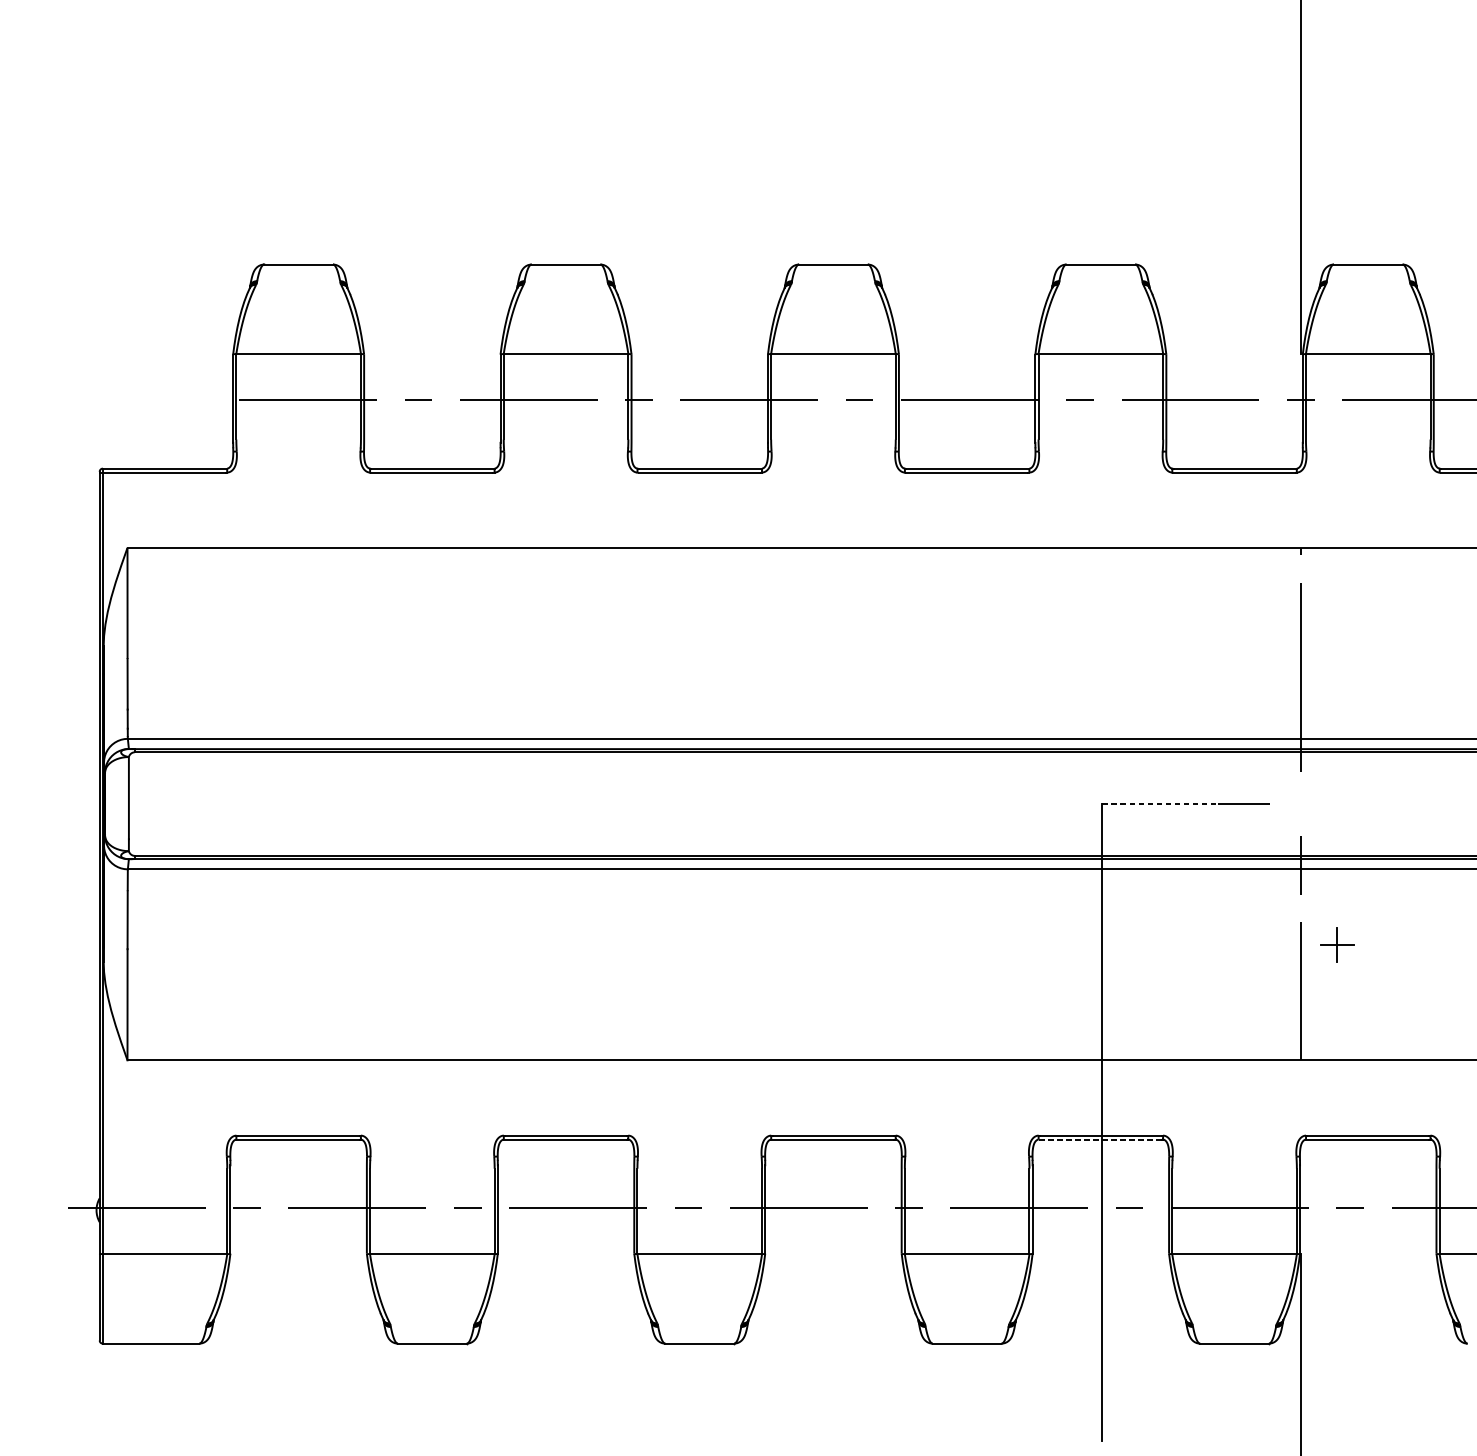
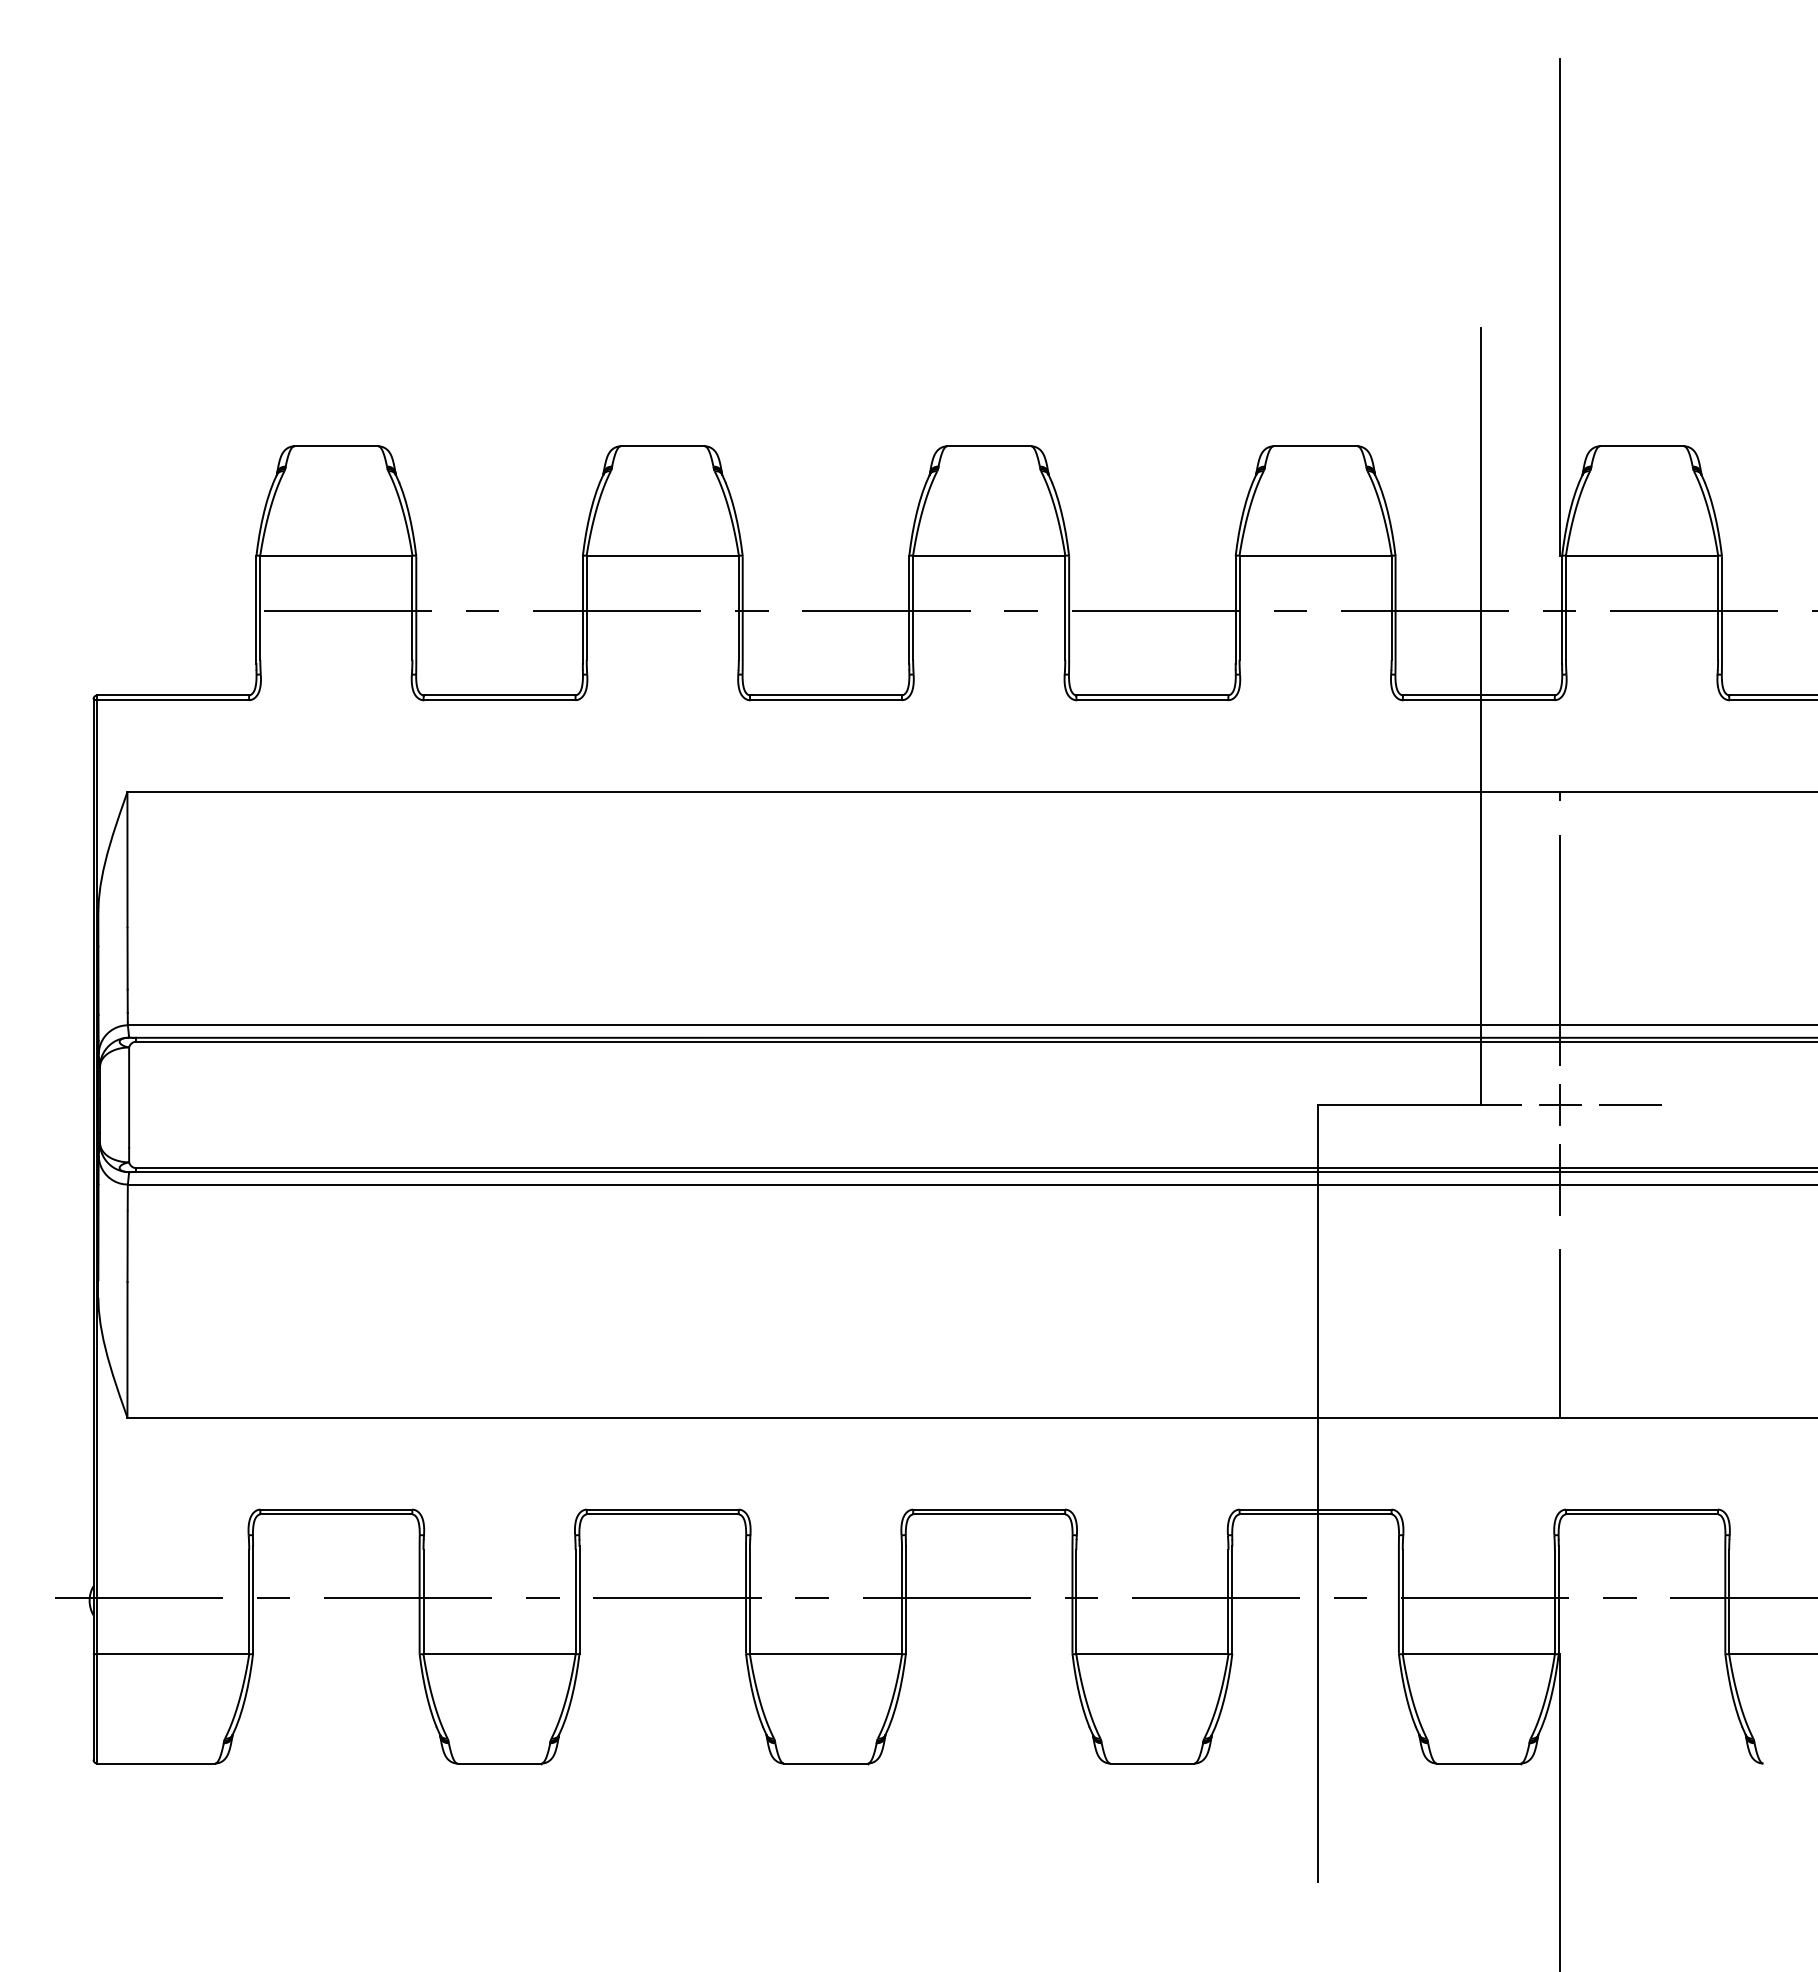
line: (1235, 485) -> (1480, 715), added
line: (1160, 803) -> (1388, 1104), dashed -> solid
line: (1358, 803) -> (1630, 1104), added
part: (1337, 944) -> (1560, 1104), moved
line: (1099, 1139) -> (1314, 1514), dashed -> solid

